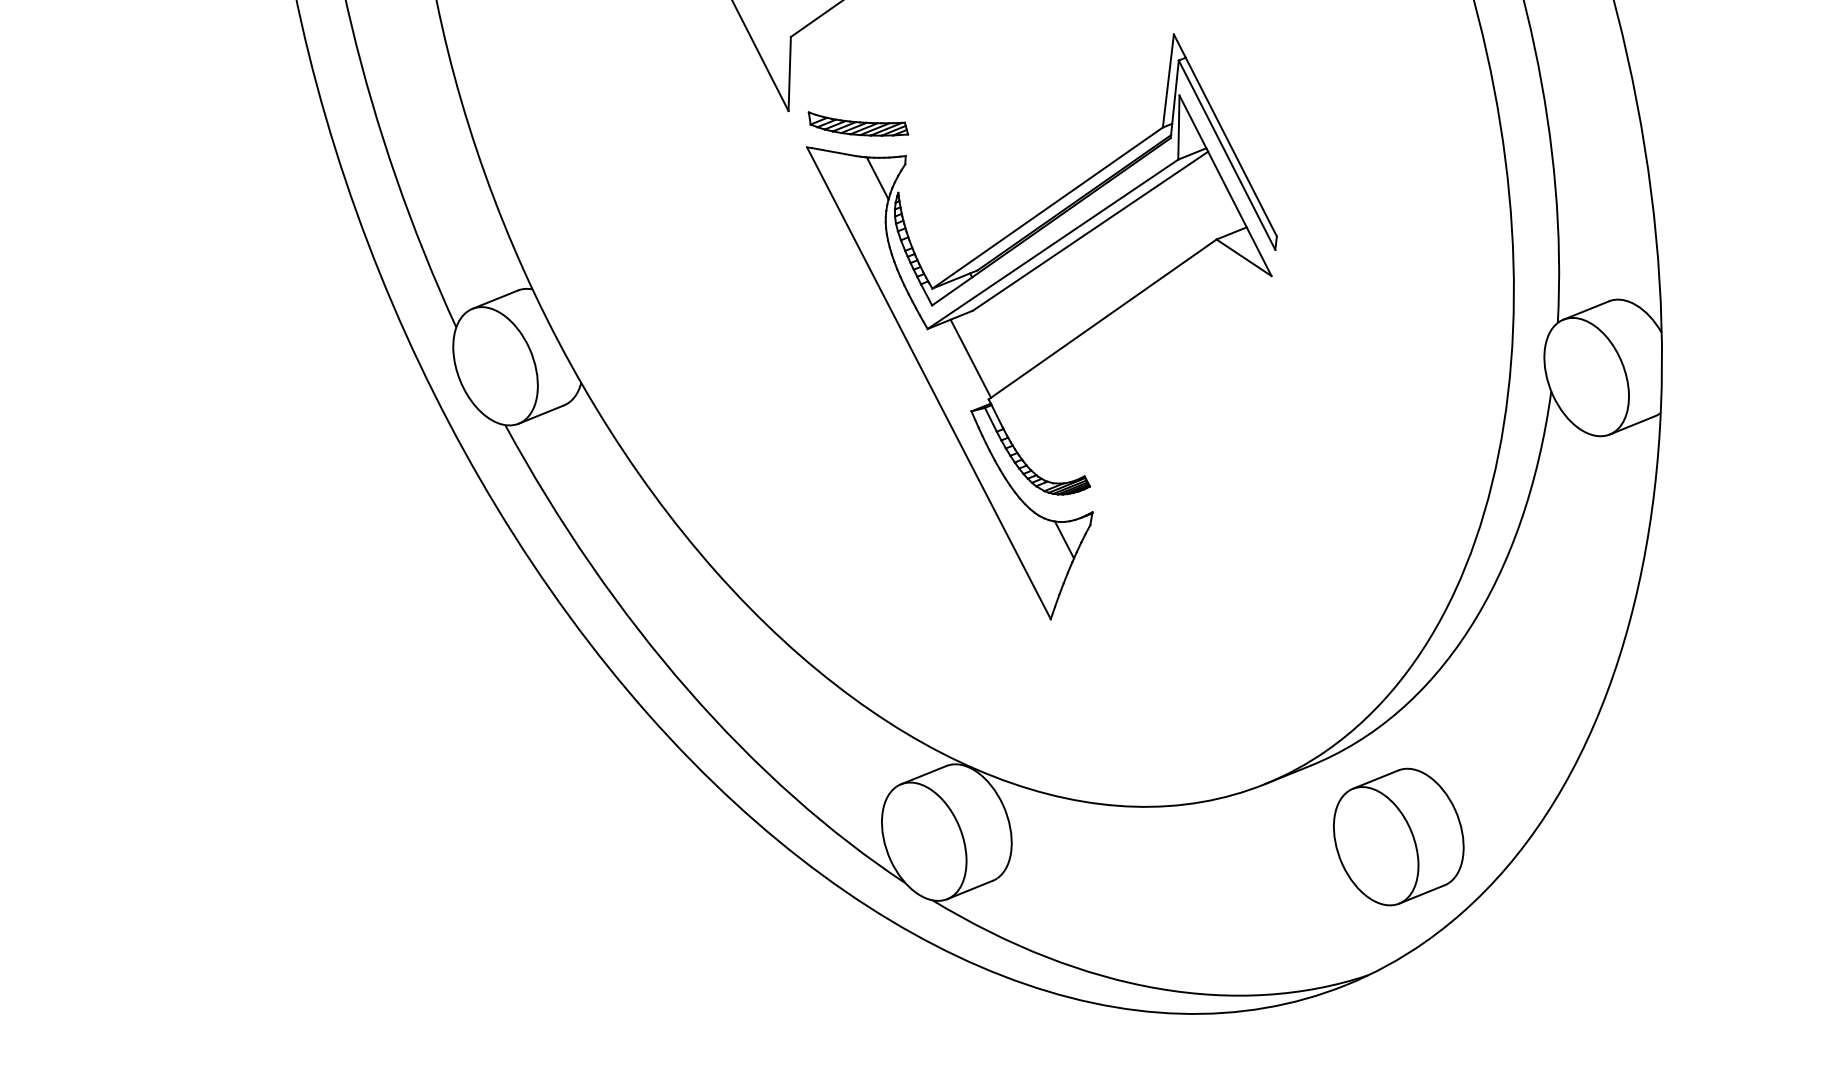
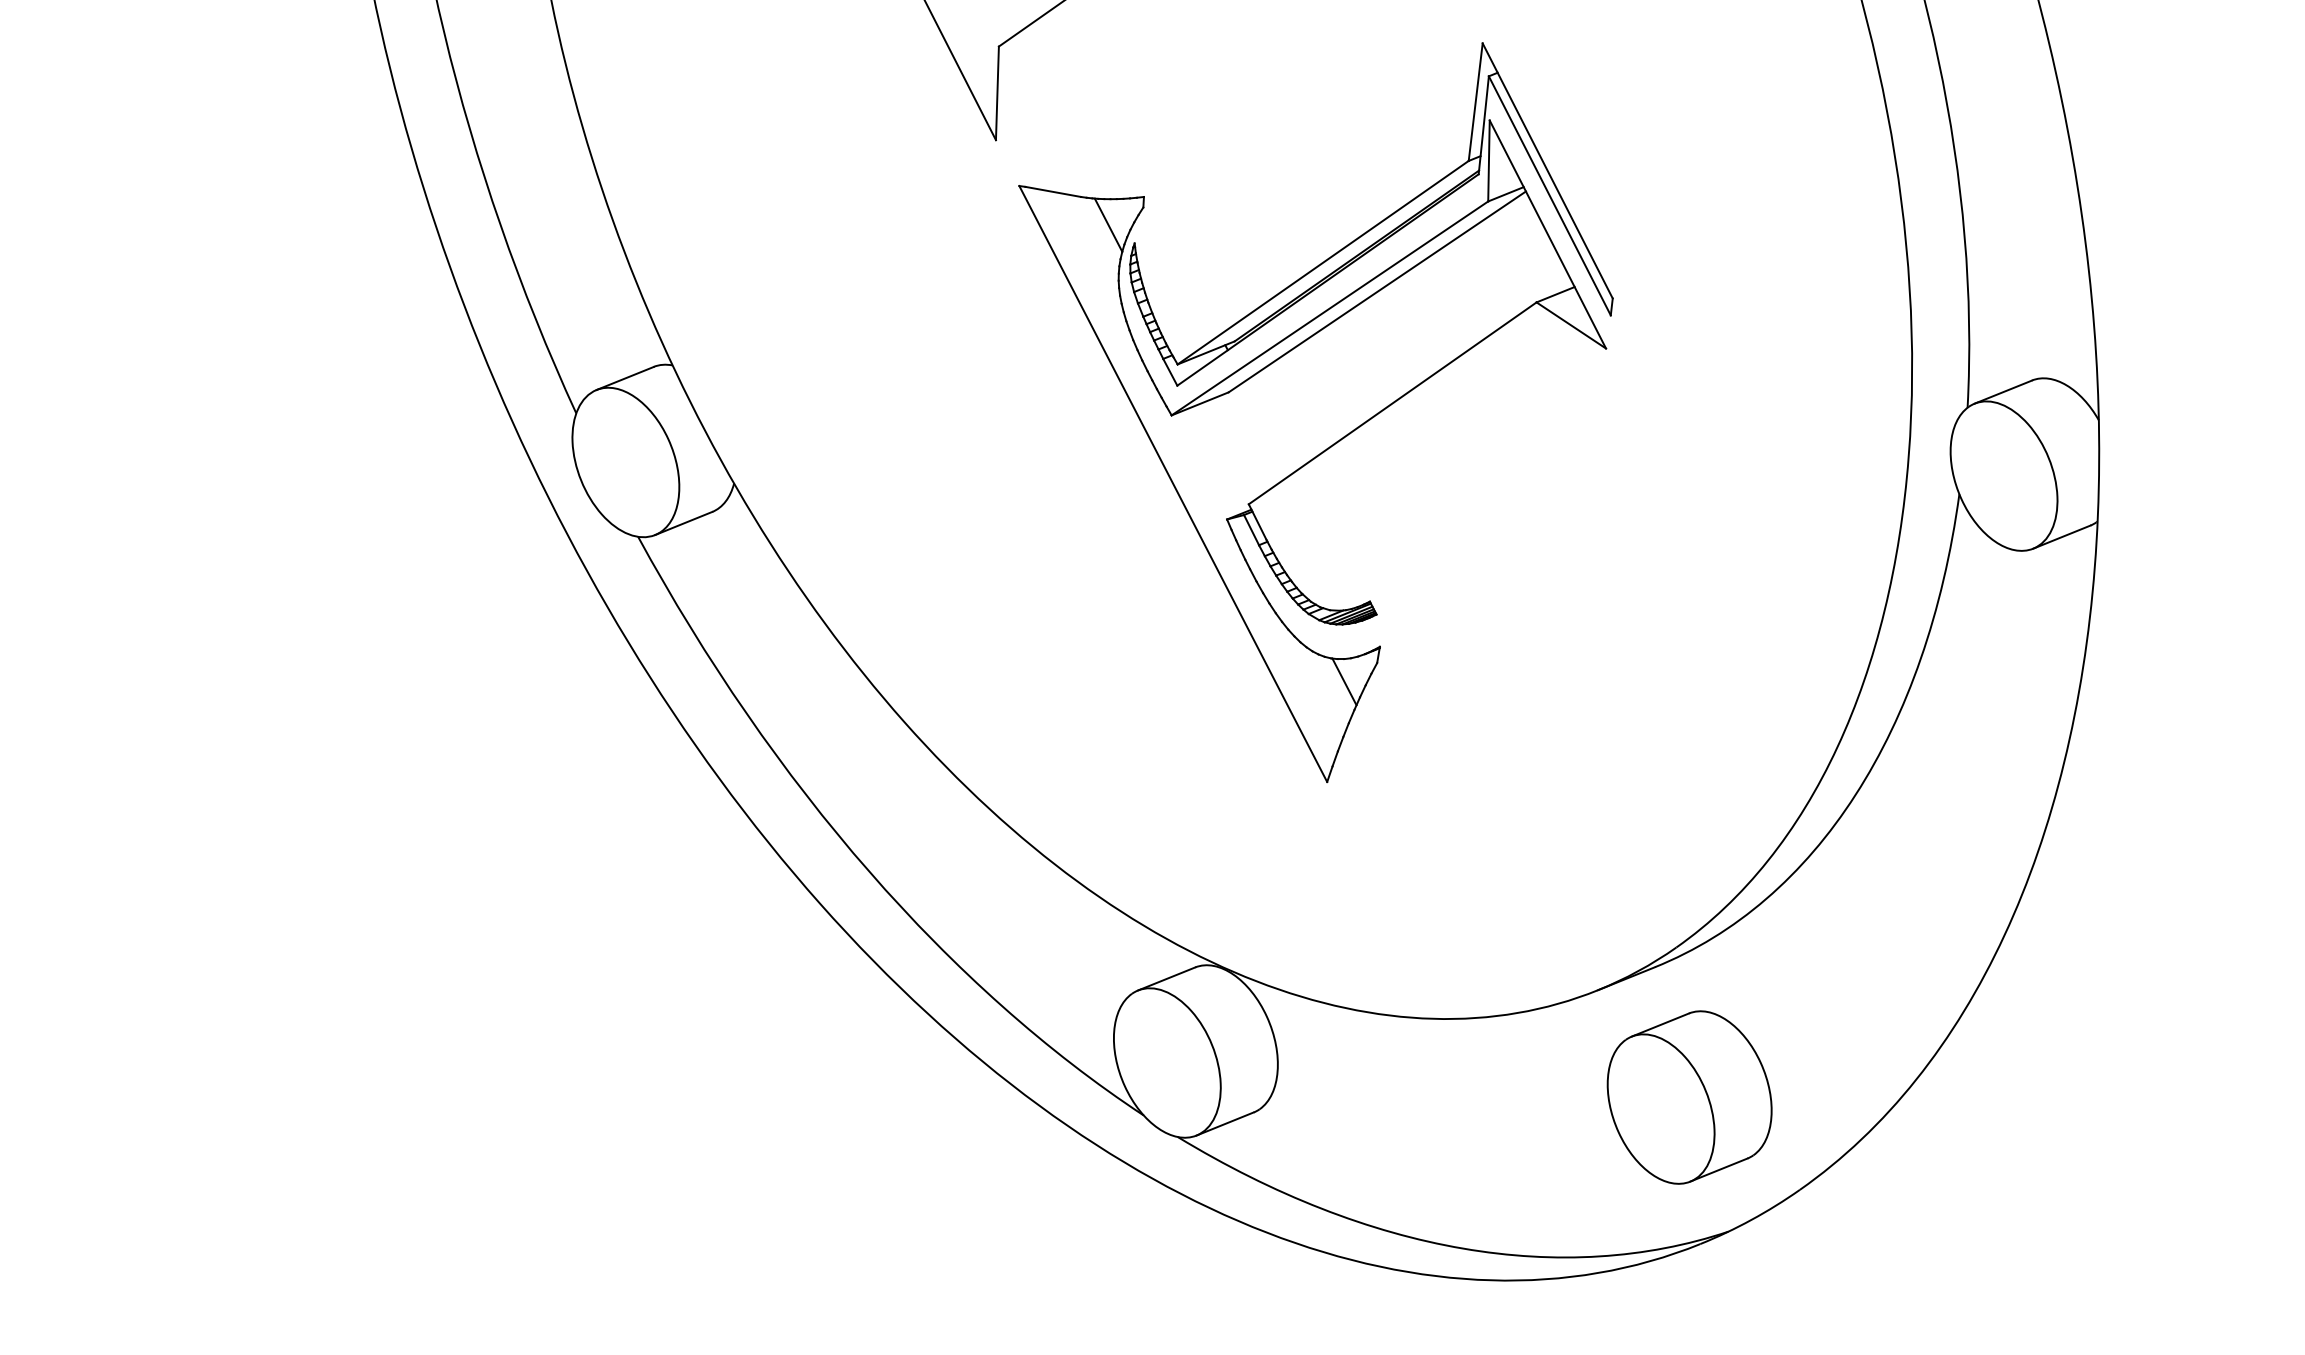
part: (858, 123) -> (1084, 155), removed
line: (970, 358) -> (1225, 452), removed
part: (1398, 836) -> (1689, 1096), moved

